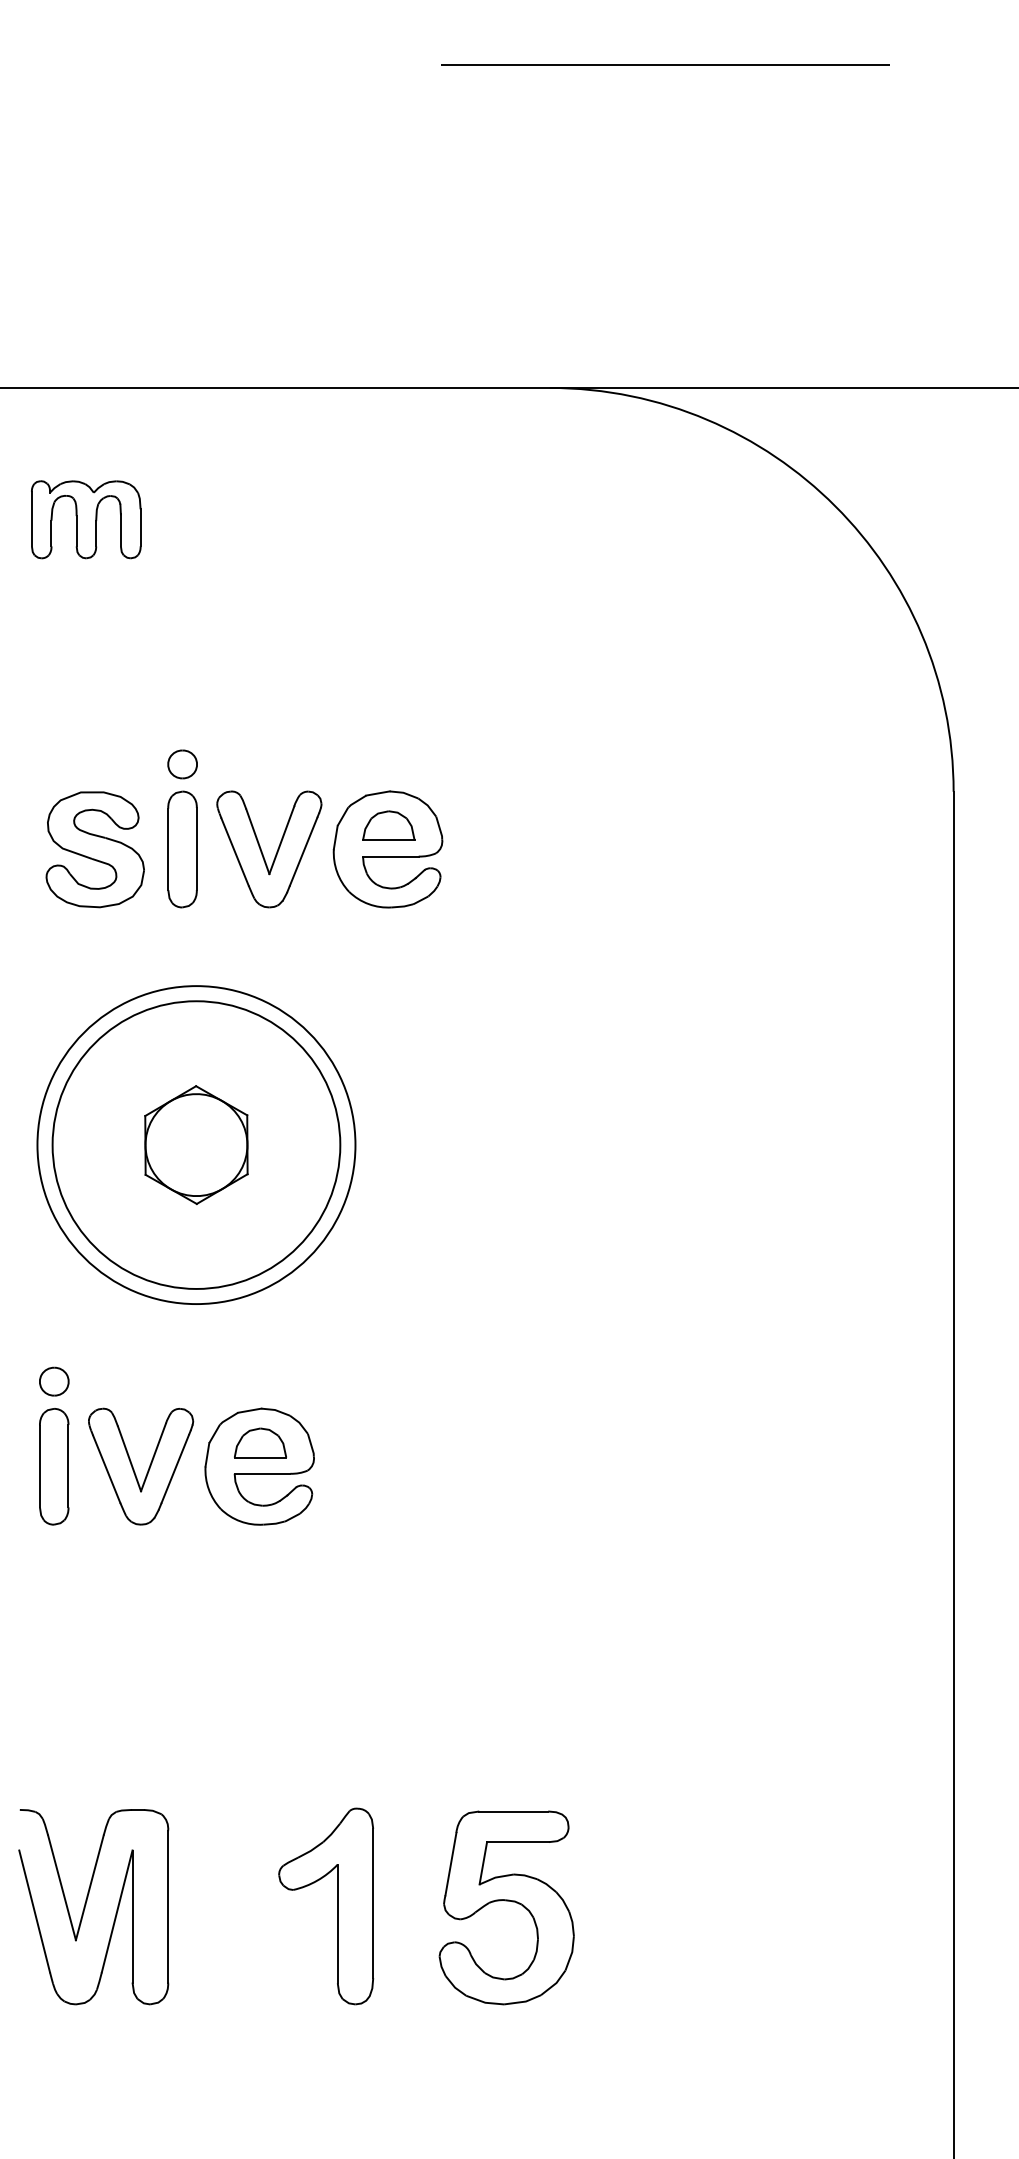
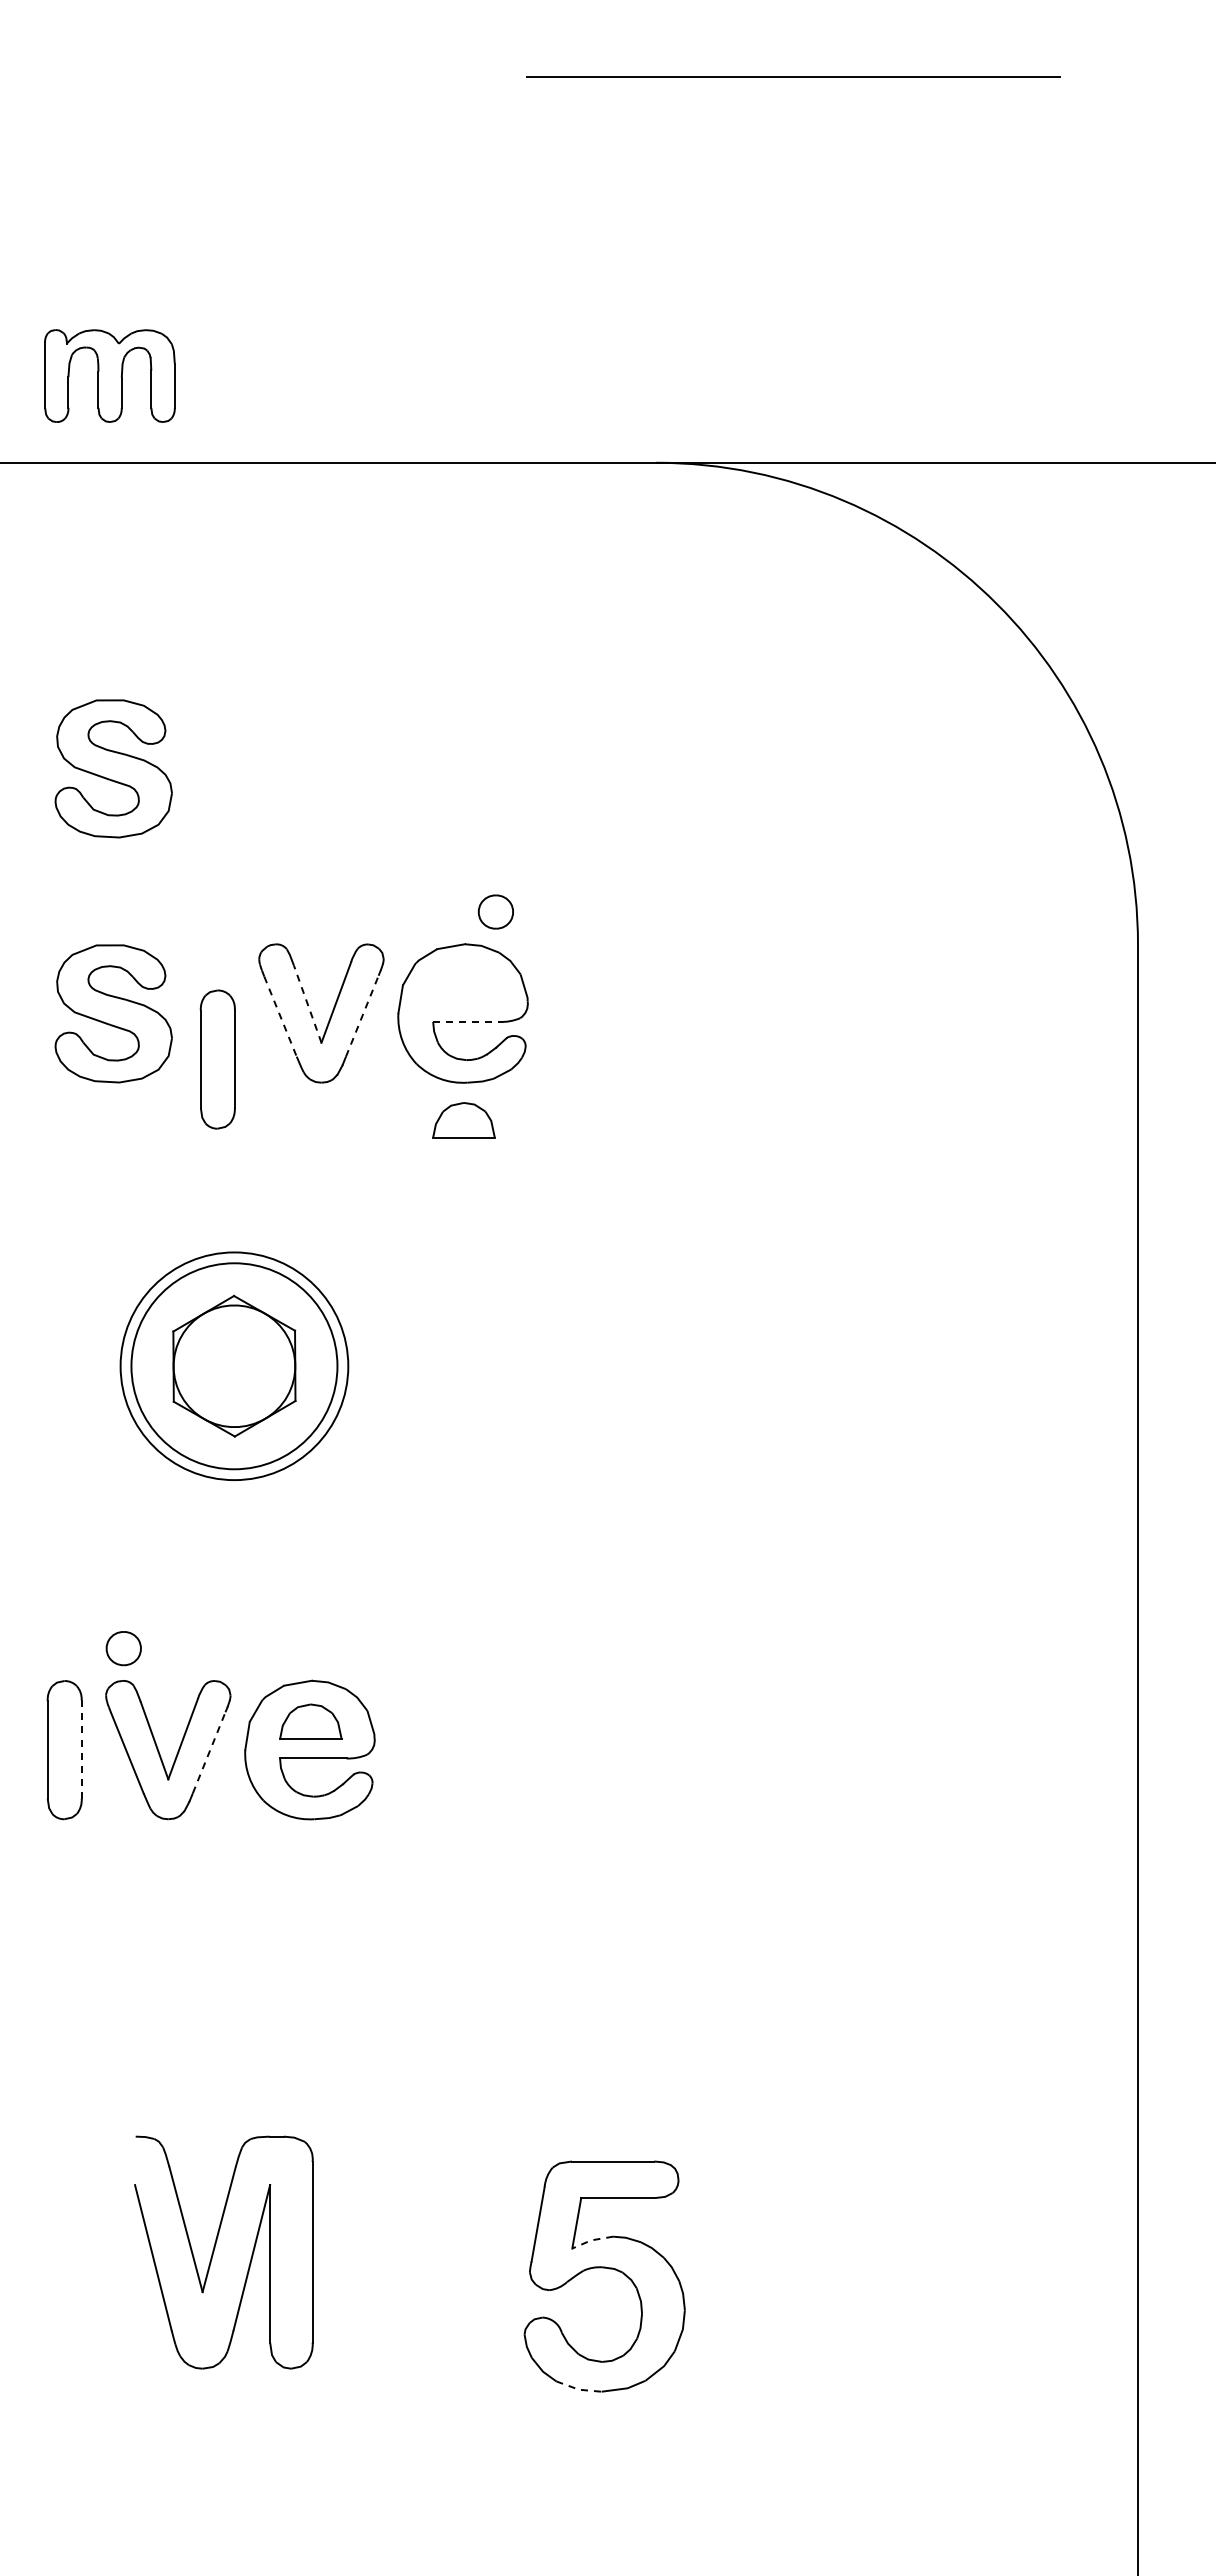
part: (85, 519) -> (109, 375), moved
part: (95, 644) -> (113, 768), added
part: (182, 763) -> (495, 911), moved
part: (388, 826) -> (463, 1120), moved
line: (257, 841) -> (307, 1004), solid -> dashed
part: (182, 849) -> (217, 1059), moved
line: (303, 851) -> (362, 1016), solid -> dashed
line: (235, 852) -> (280, 1017), solid -> dashed
line: (390, 856) -> (466, 1021), solid -> dashed
circle: (196, 1144) -> (234, 1365), size x0.6
circle: (196, 1145) -> (234, 1366), size x0.6
part: (54, 1381) -> (123, 1648), moved
line: (68, 1465) -> (81, 1748), solid -> dashed
line: (175, 1468) -> (209, 1752), solid -> dashed
line: (495, 1877) -> (591, 2240), solid -> dashed
part: (86, 1903) -> (215, 2248), moved
part: (337, 1906) -> (402, 2274), removed
line: (485, 2002) -> (579, 2389), solid -> dashed

